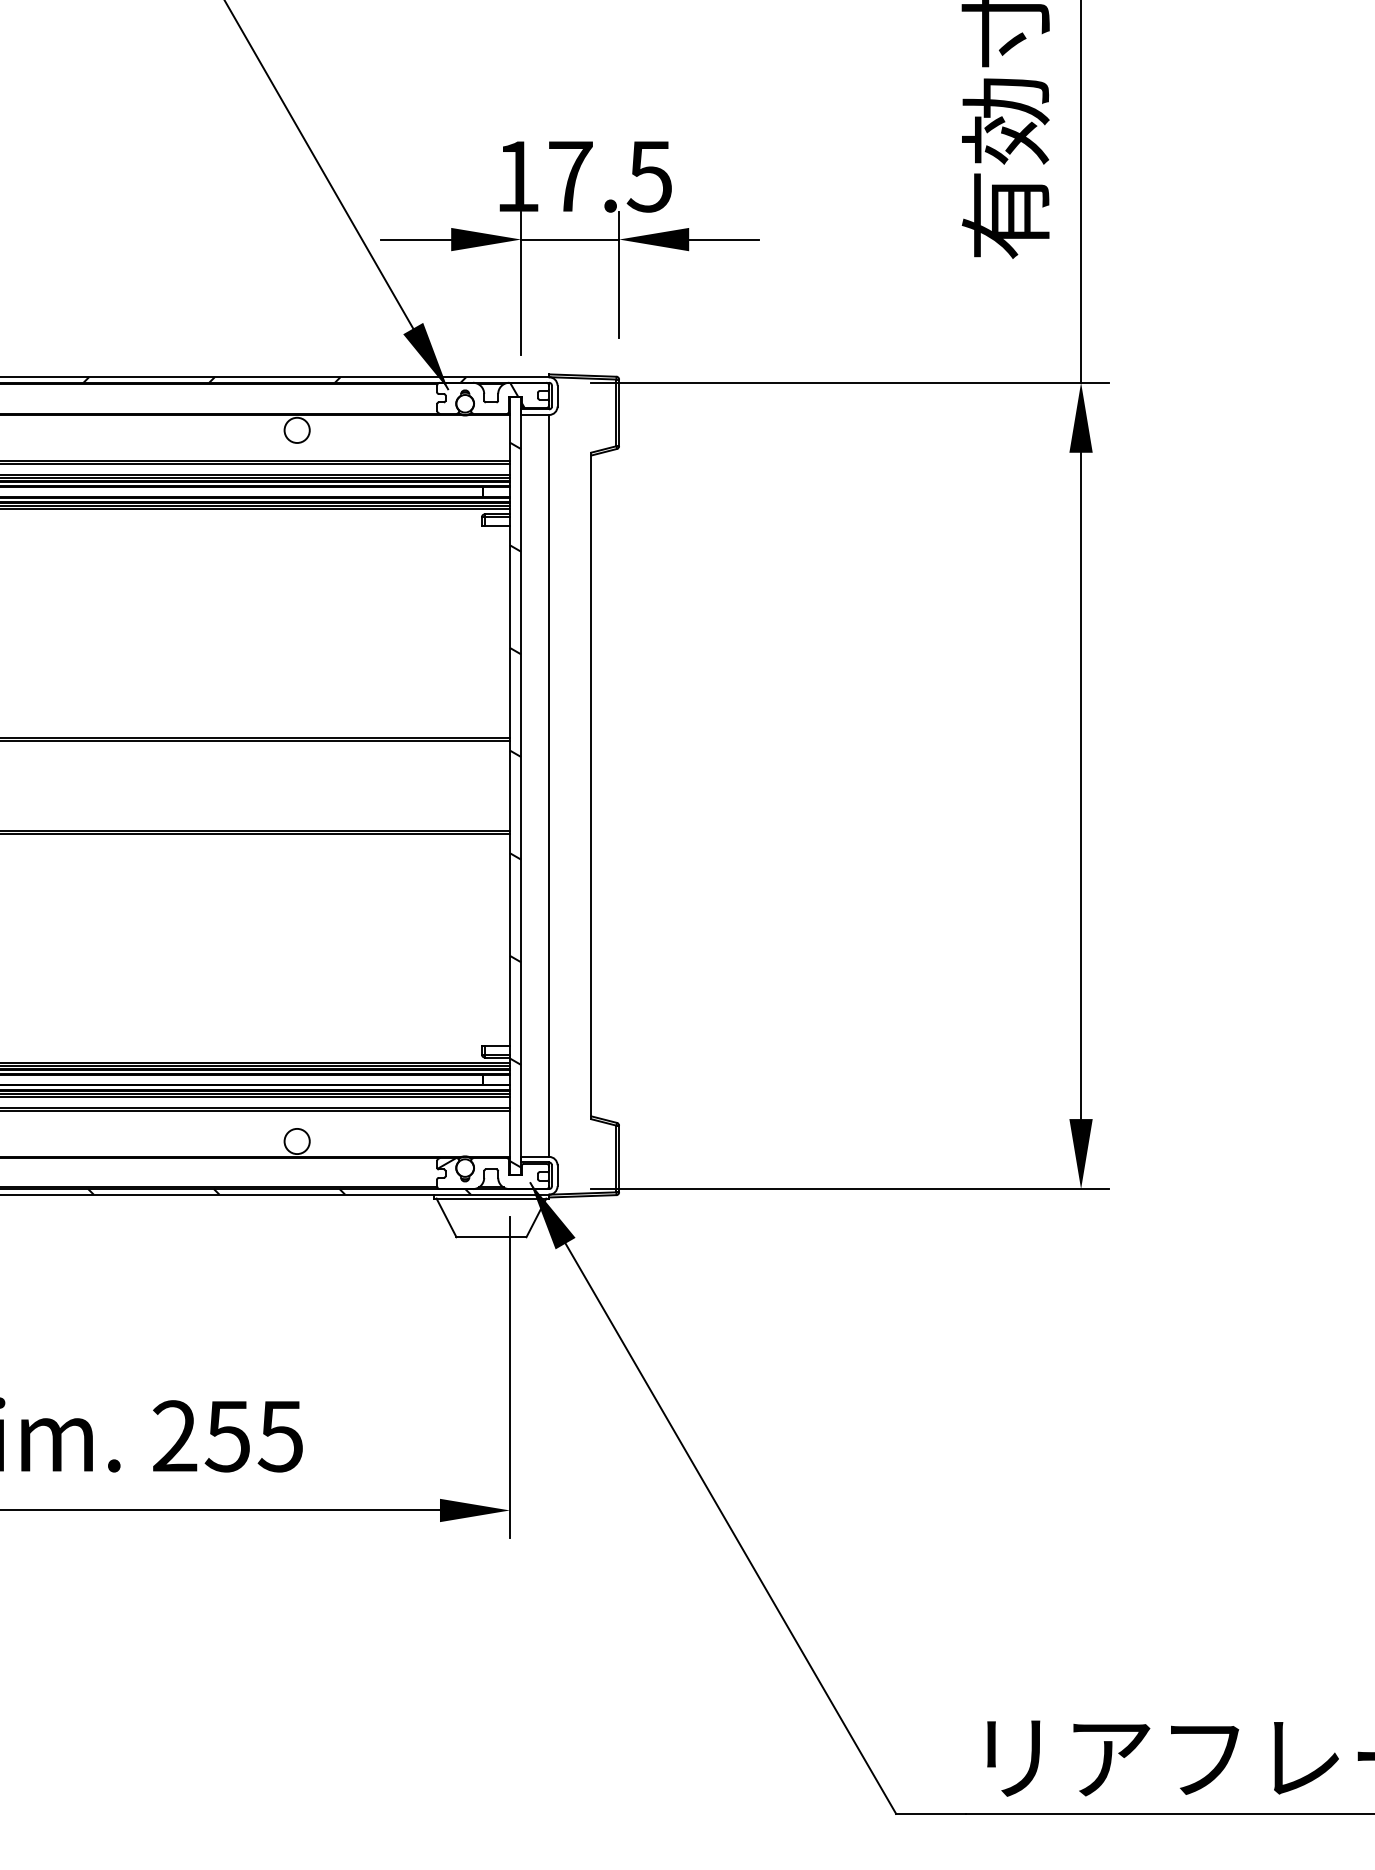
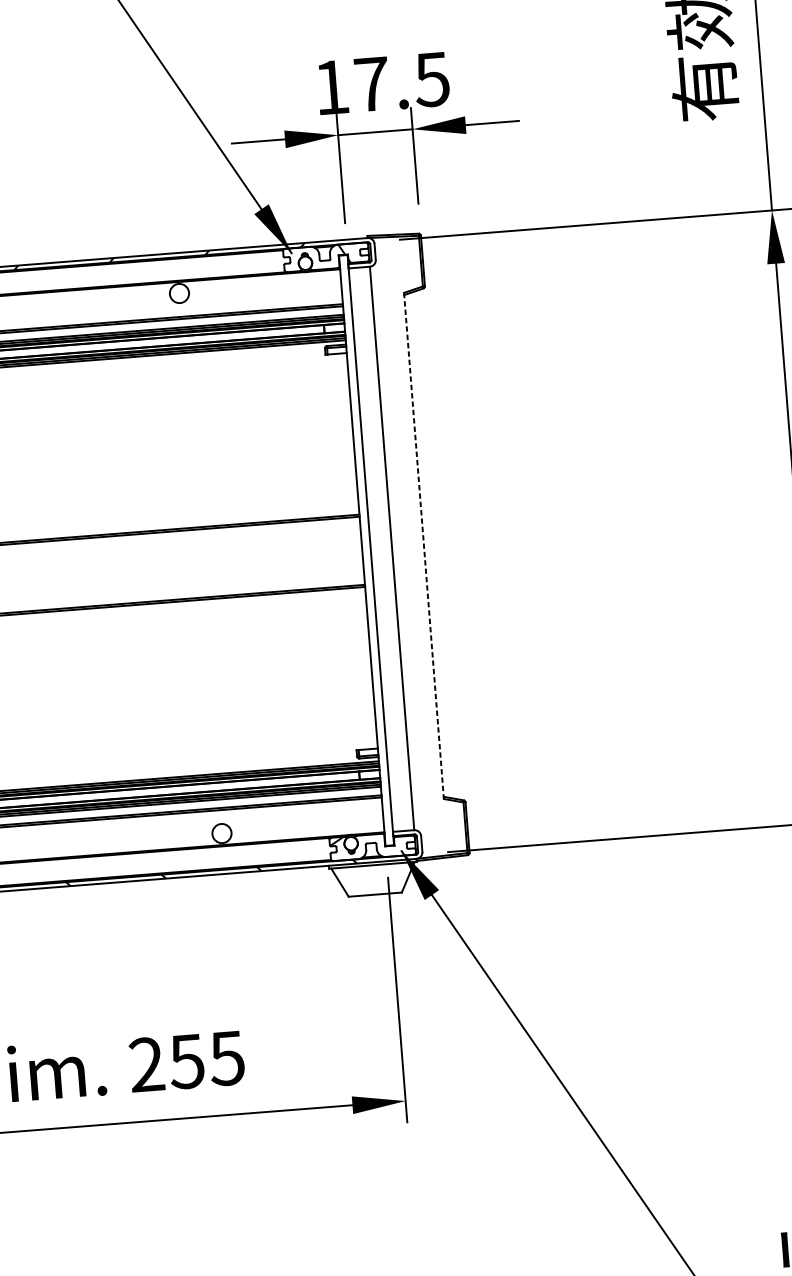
line: (591, 786) -> (424, 546), solid -> dashed
hatch: (515, 804) -> (367, 564), removed

